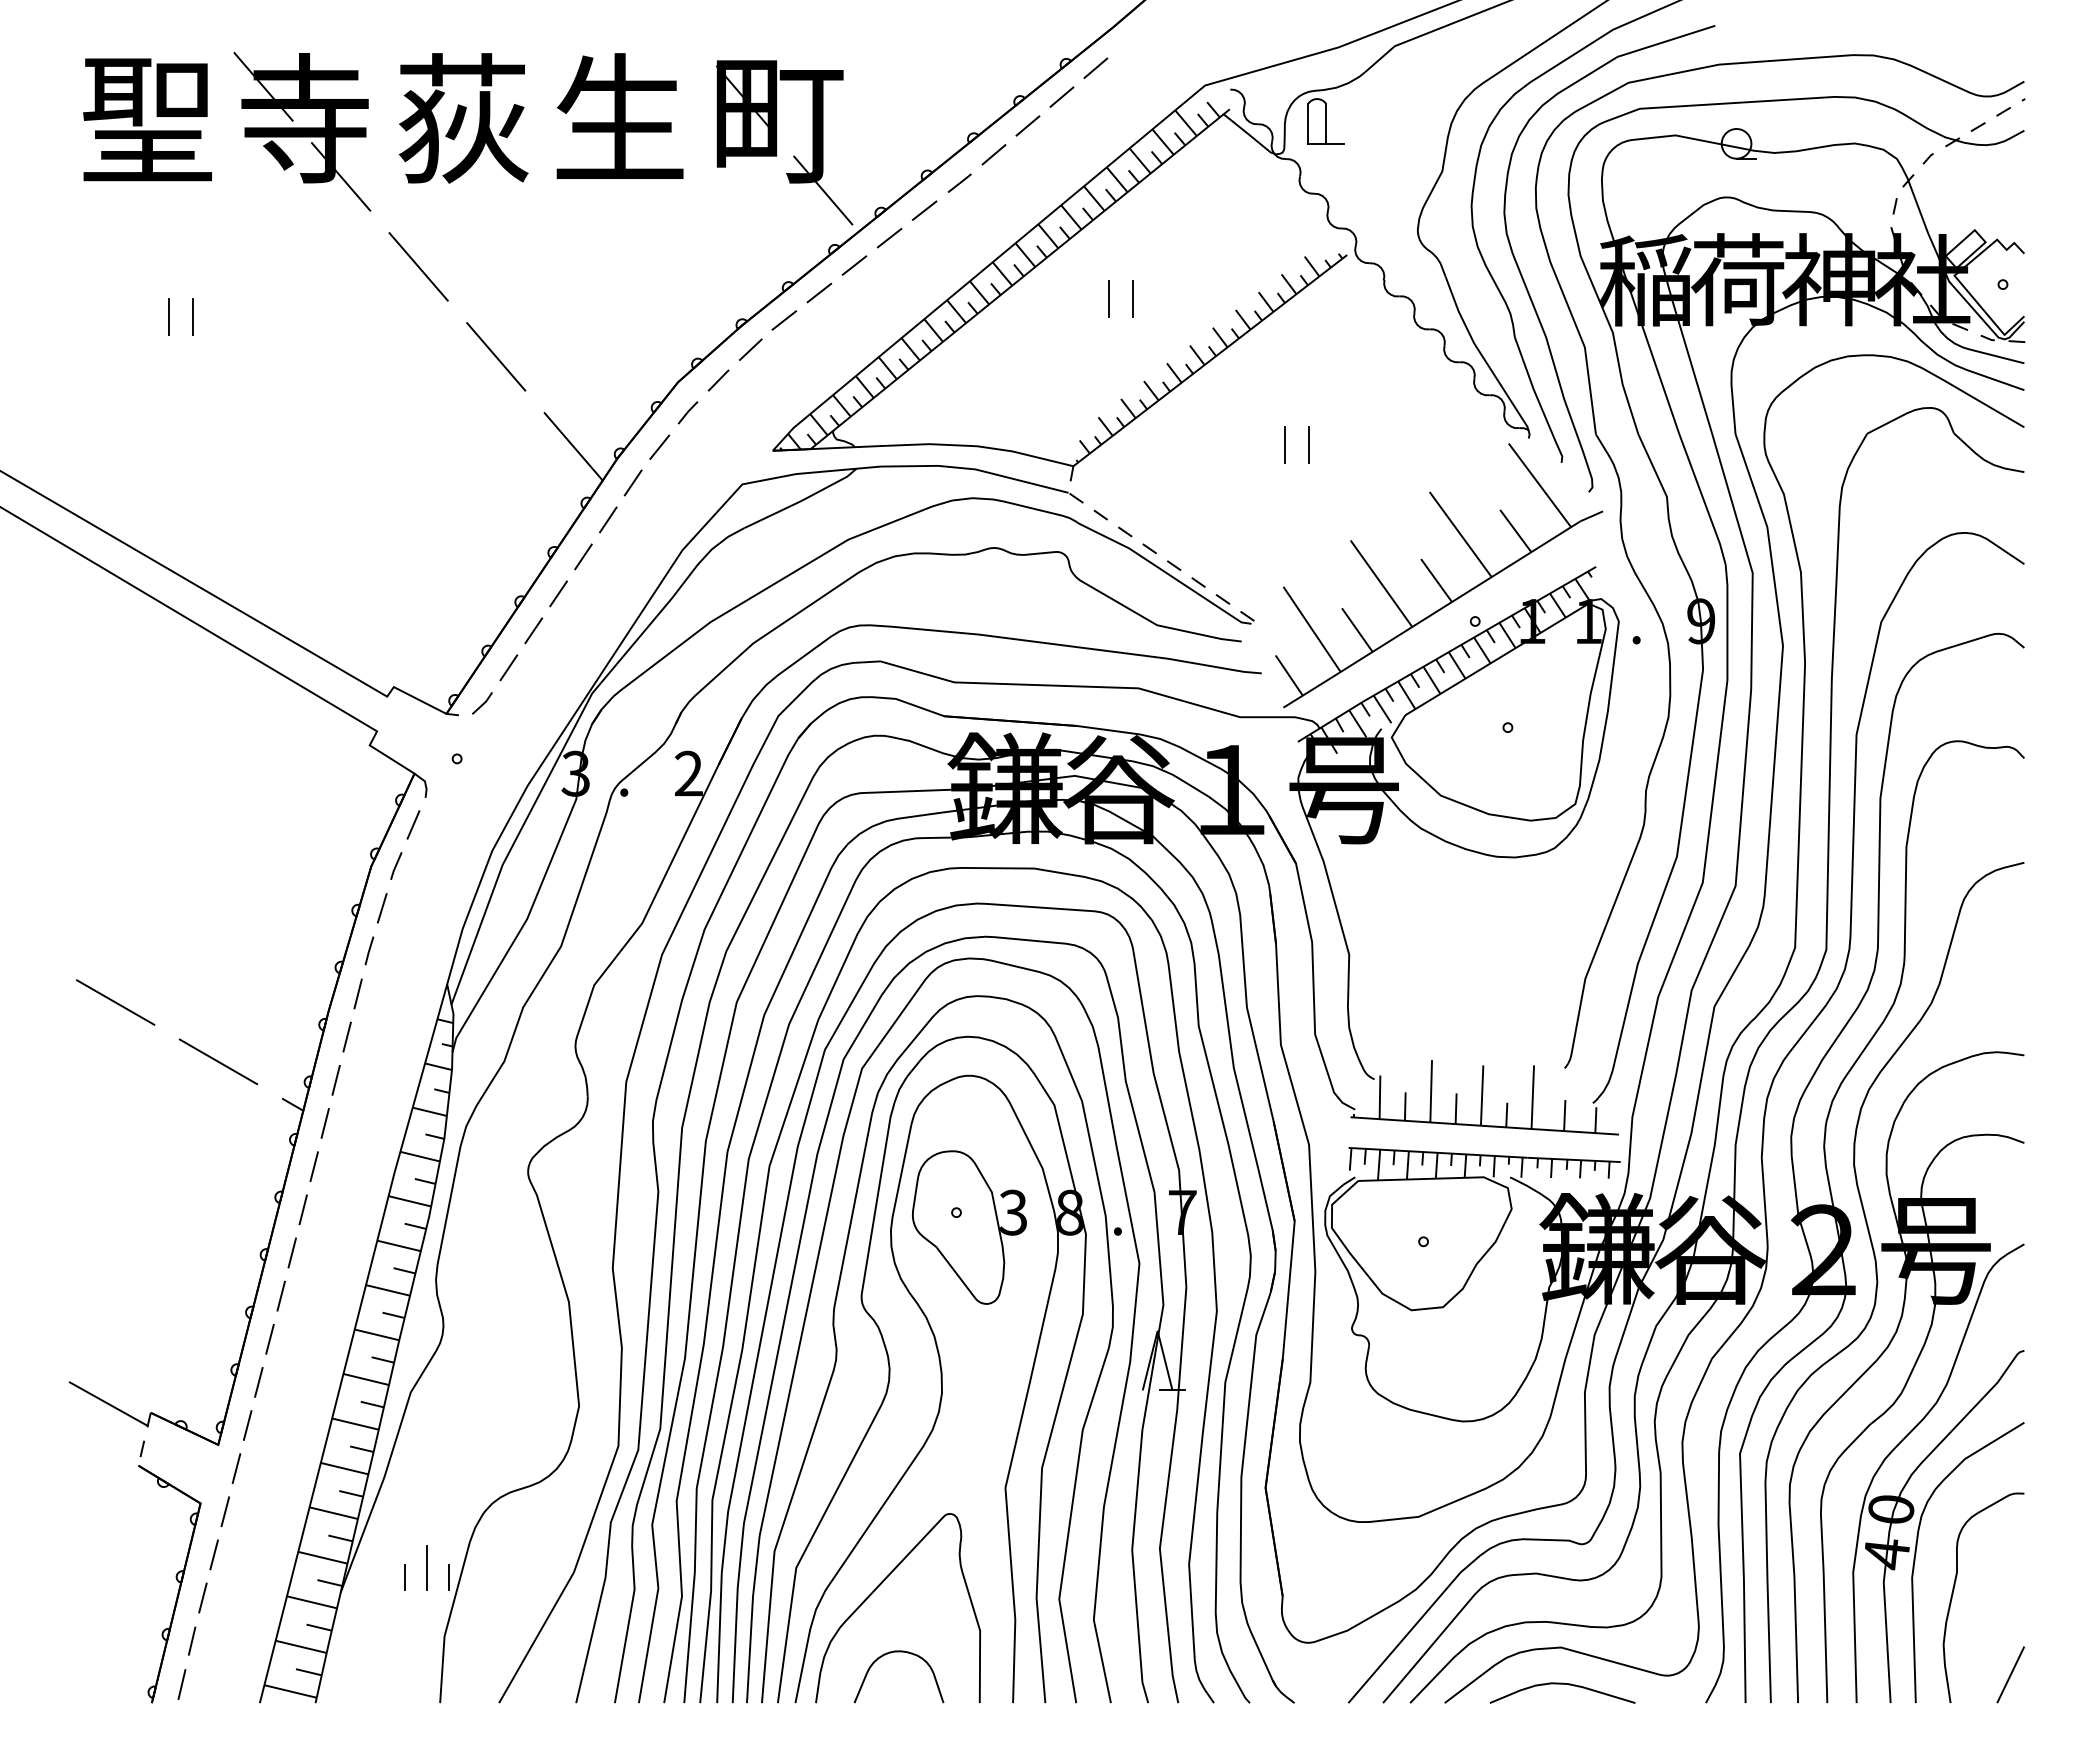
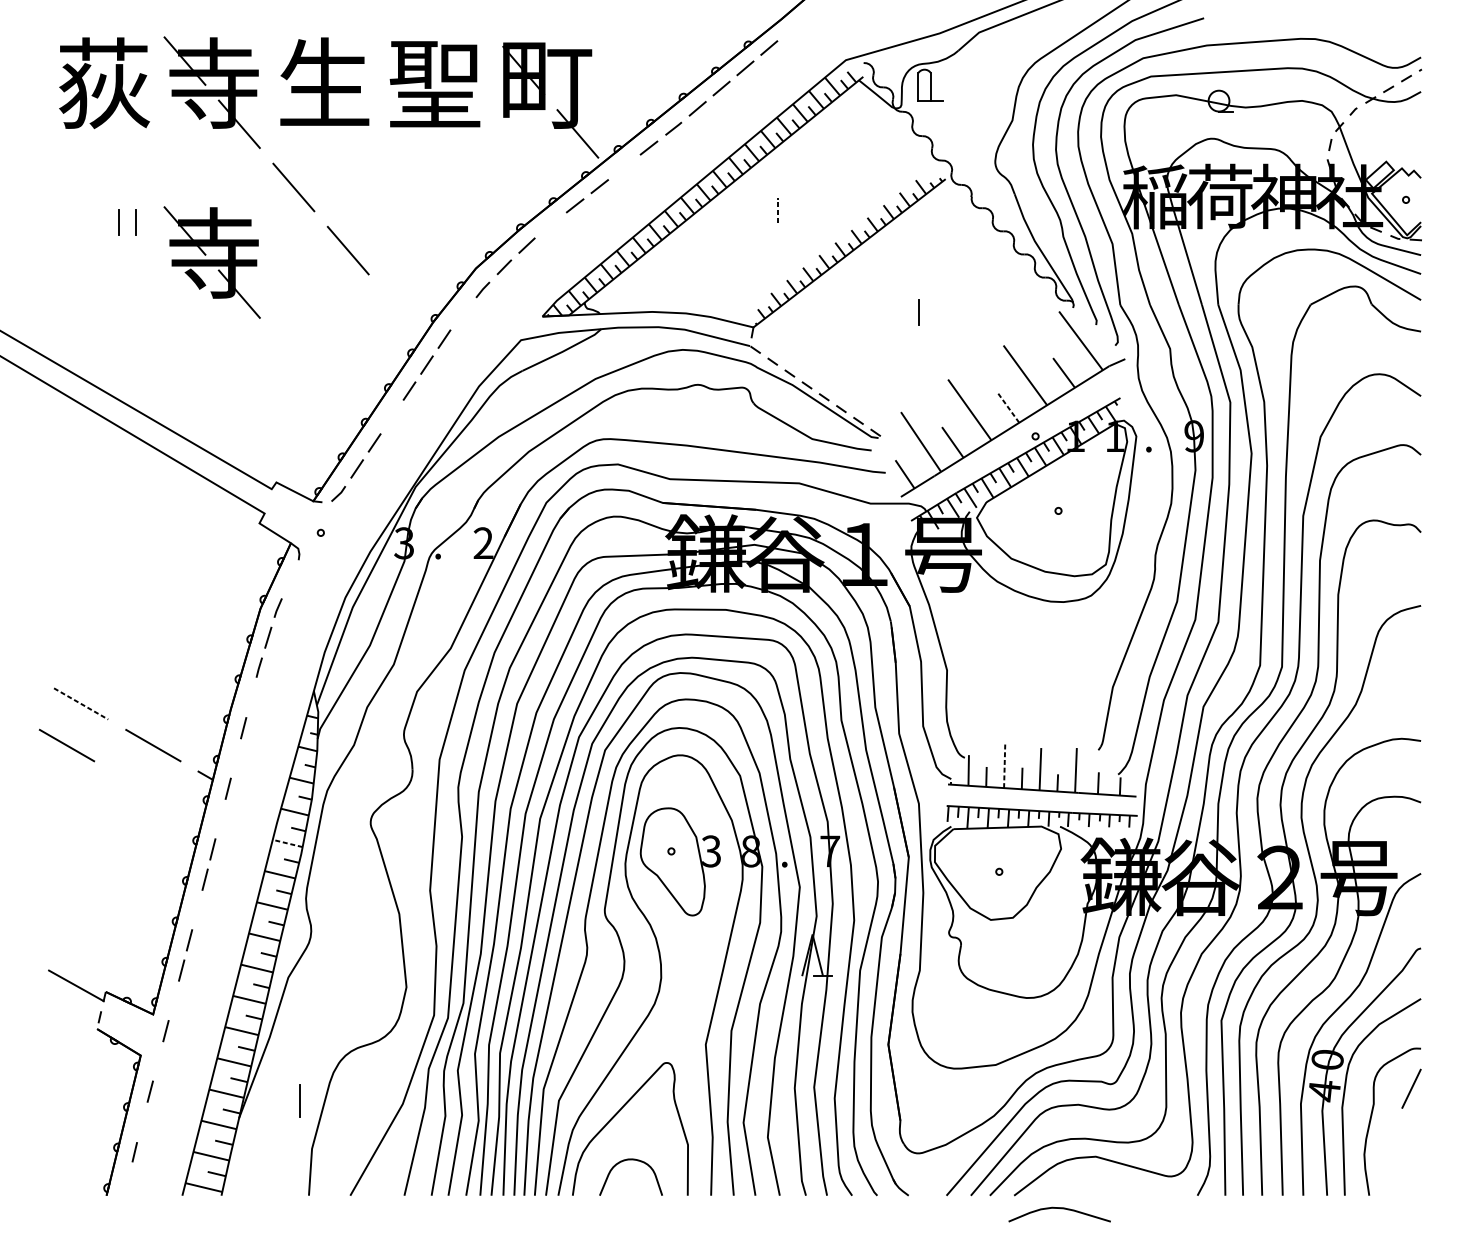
text: (619, 117) -> (434, 82), 生 -> 聖
text: (148, 118) -> (104, 83), 聖 -> 荻
text: (463, 118) -> (325, 83), 荻 -> 生
line: (889, 238) -> (624, 167), removed
line: (1132, 298) -> (794, 209), removed
line: (1108, 299) -> (778, 210), solid -> dashed
line: (784, 320) -> (550, 225), removed
part: (302, 373) -> (212, 262), added
line: (1284, 444) -> (901, 312), removed
line: (573, 446) -> (402, 313), removed
line: (659, 446) -> (462, 313), removed
line: (1436, 580) -> (1008, 407), solid -> dashed
line: (558, 593) -> (392, 416), removed
line: (413, 824) -> (290, 578), removed
line: (357, 993) -> (250, 697), removed
line: (115, 1002) -> (81, 703), solid -> dashed
line: (95, 1061) -> (67, 745), added
line: (335, 1079) -> (235, 757), removed
line: (1431, 1090) -> (1004, 765), solid -> dashed
line: (313, 1166) -> (220, 819), removed
line: (409, 1201) -> (287, 843), solid -> dashed
line: (280, 1295) -> (196, 909), removed
line: (247, 1425) -> (173, 1000), removed
line: (225, 1511) -> (158, 1061), removed
line: (404, 1577) -> (283, 1107), removed
line: (449, 1577) -> (315, 1107), removed
line: (202, 1597) -> (142, 1121), removed
line: (2010, 1674) -> (1411, 1088), moved
line: (181, 1684) -> (127, 1182), removed
curve: (1562, 1684) -> (1059, 1208), moved

